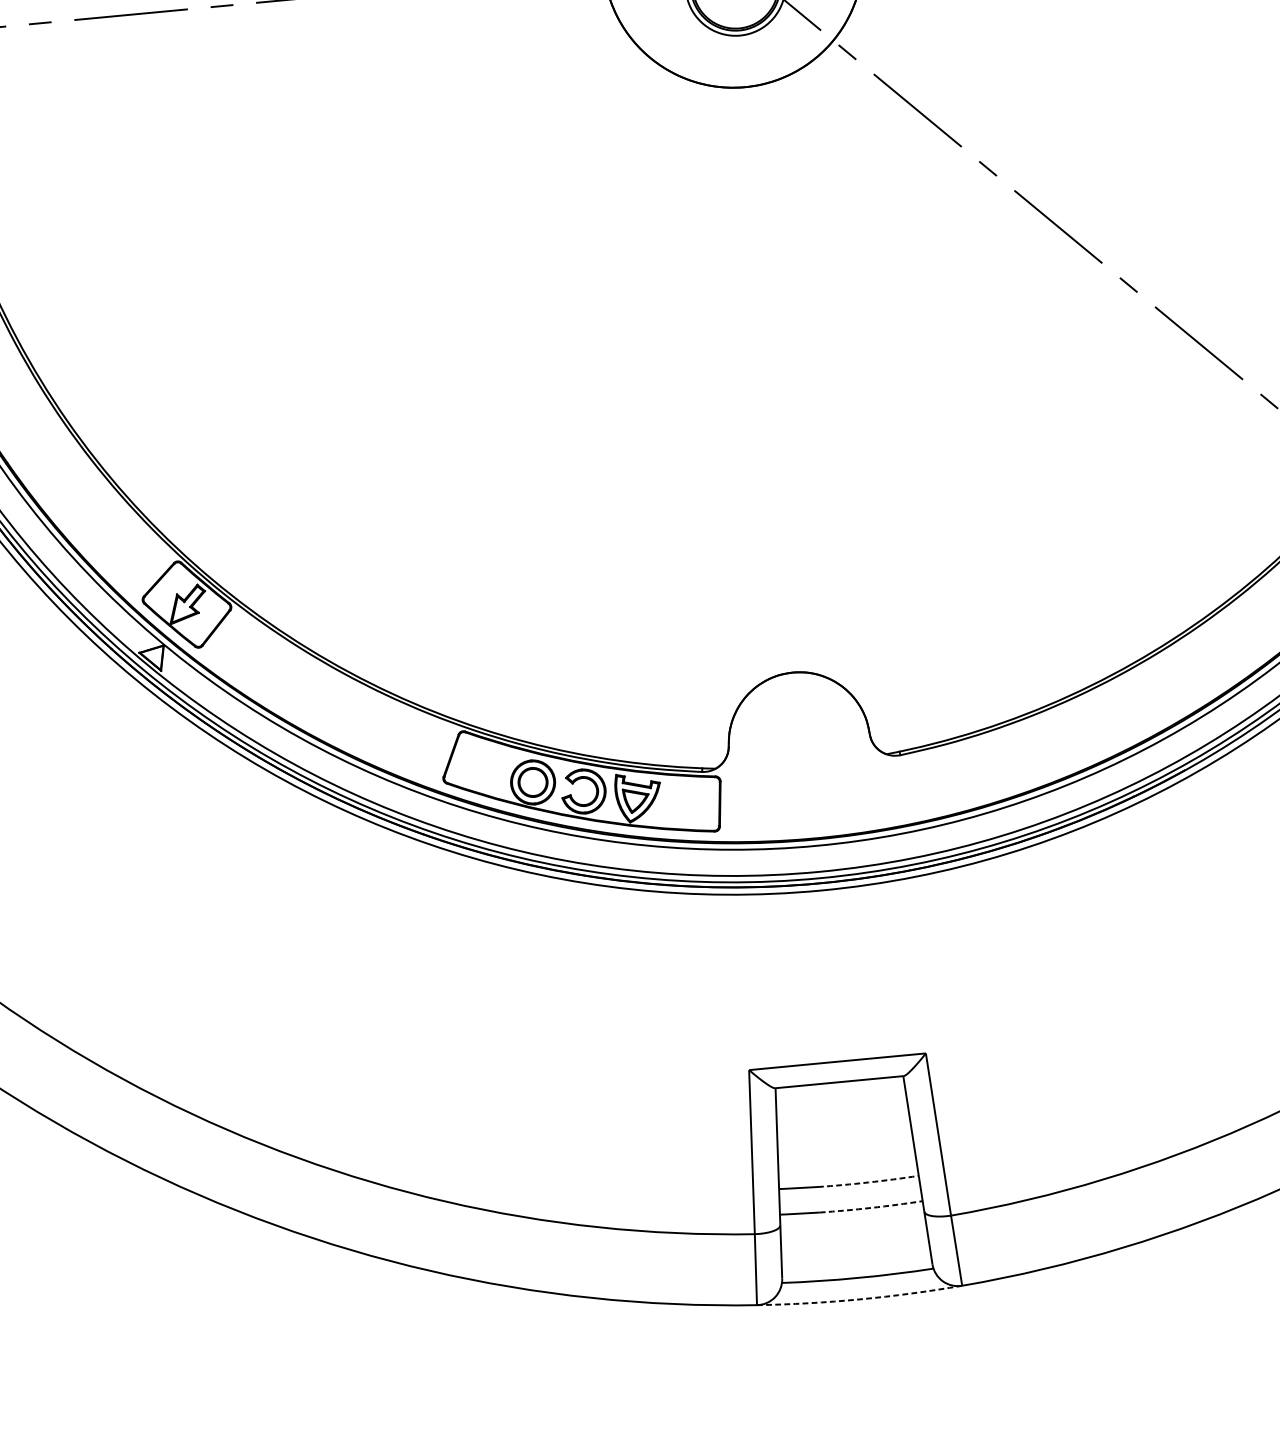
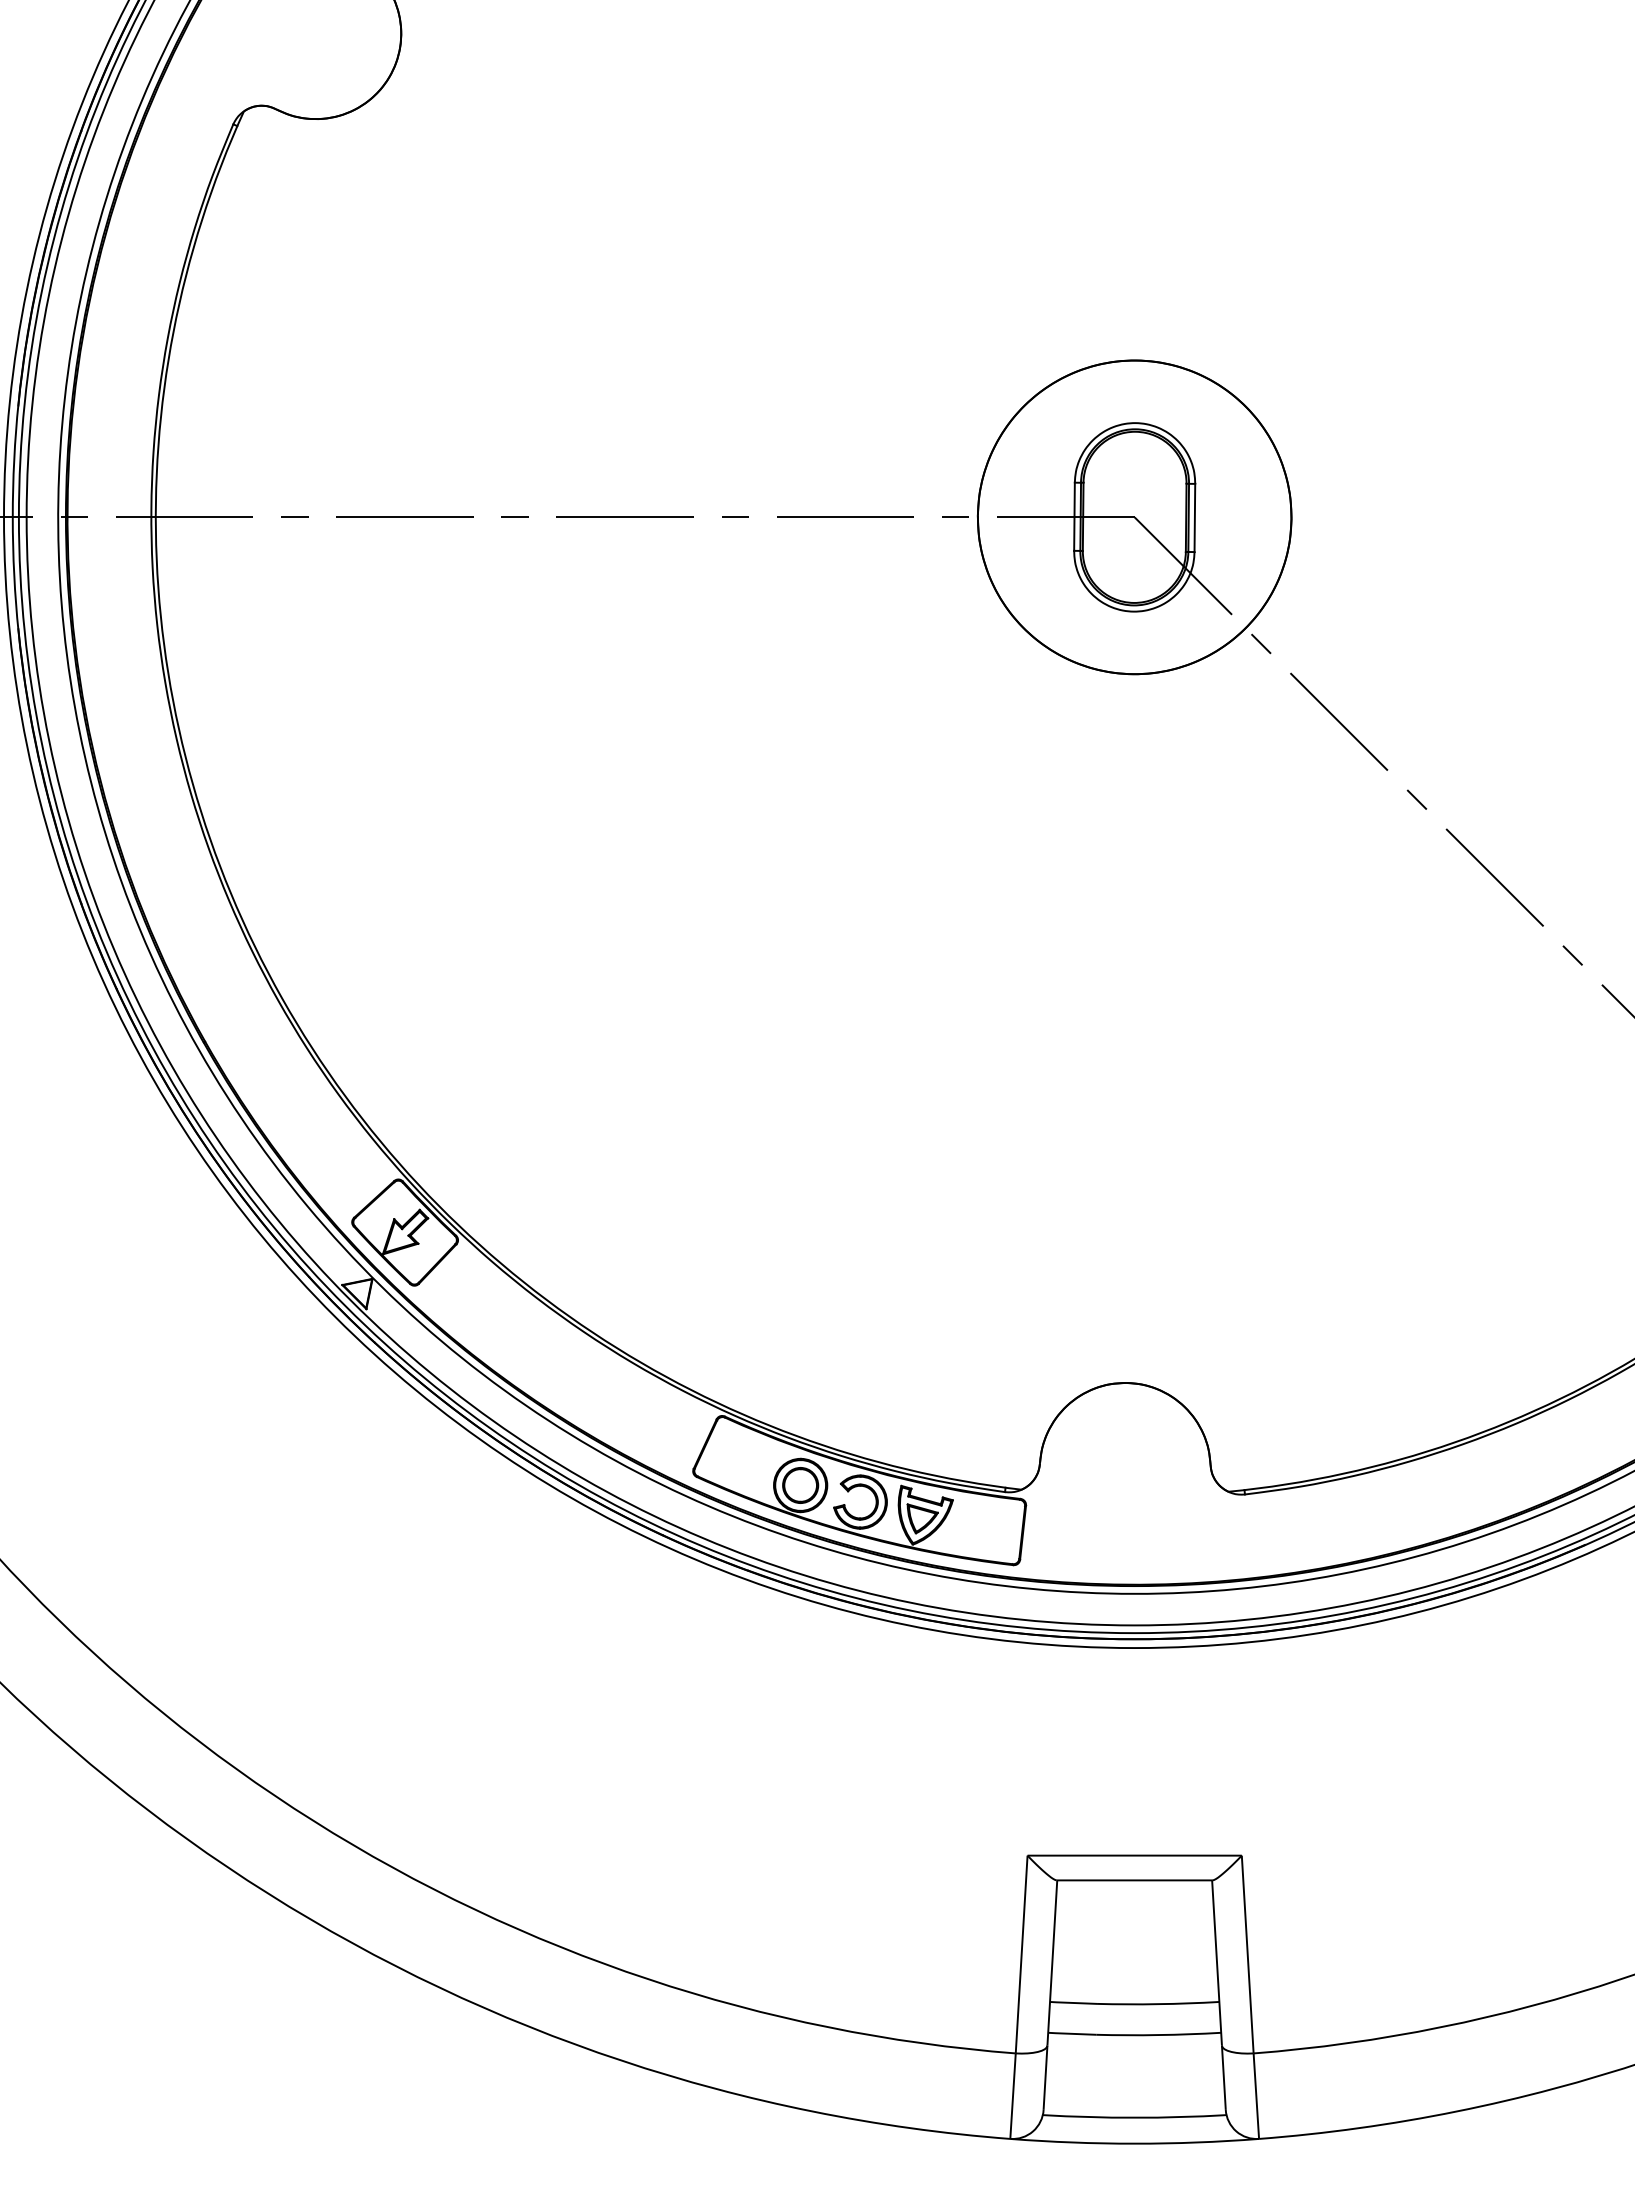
arc: (868, 1182) -> (1158, 2004), dashed -> solid
arc: (871, 1208) -> (1158, 2035), dashed -> solid
arc: (859, 1299) -> (1134, 2143), dashed -> solid

